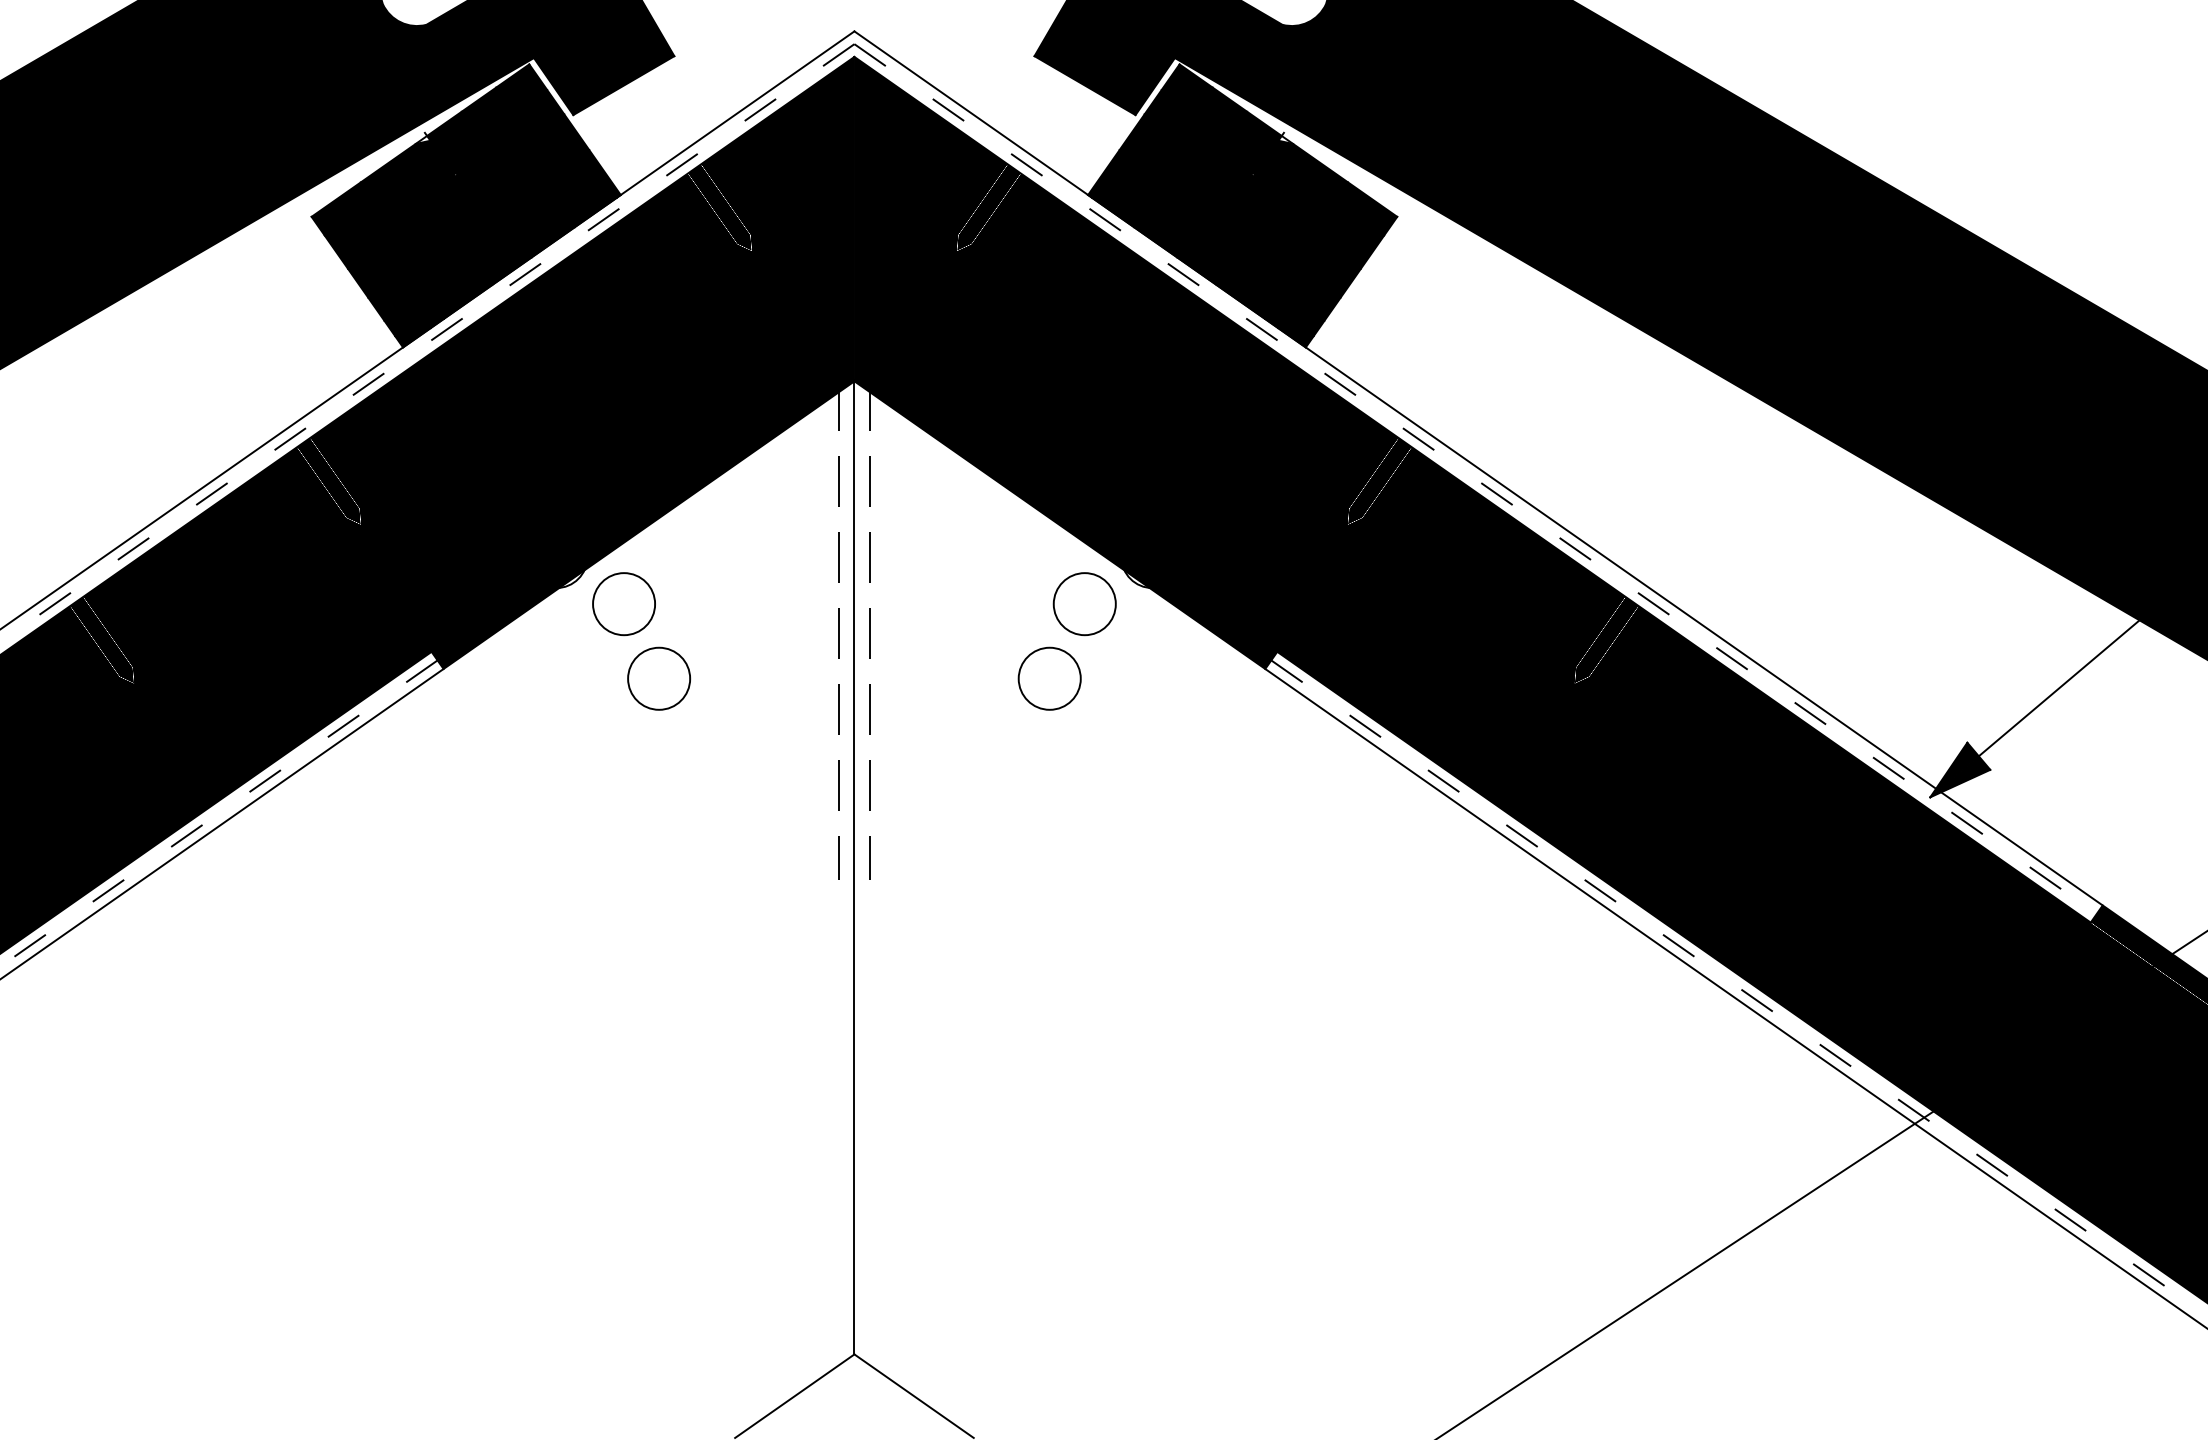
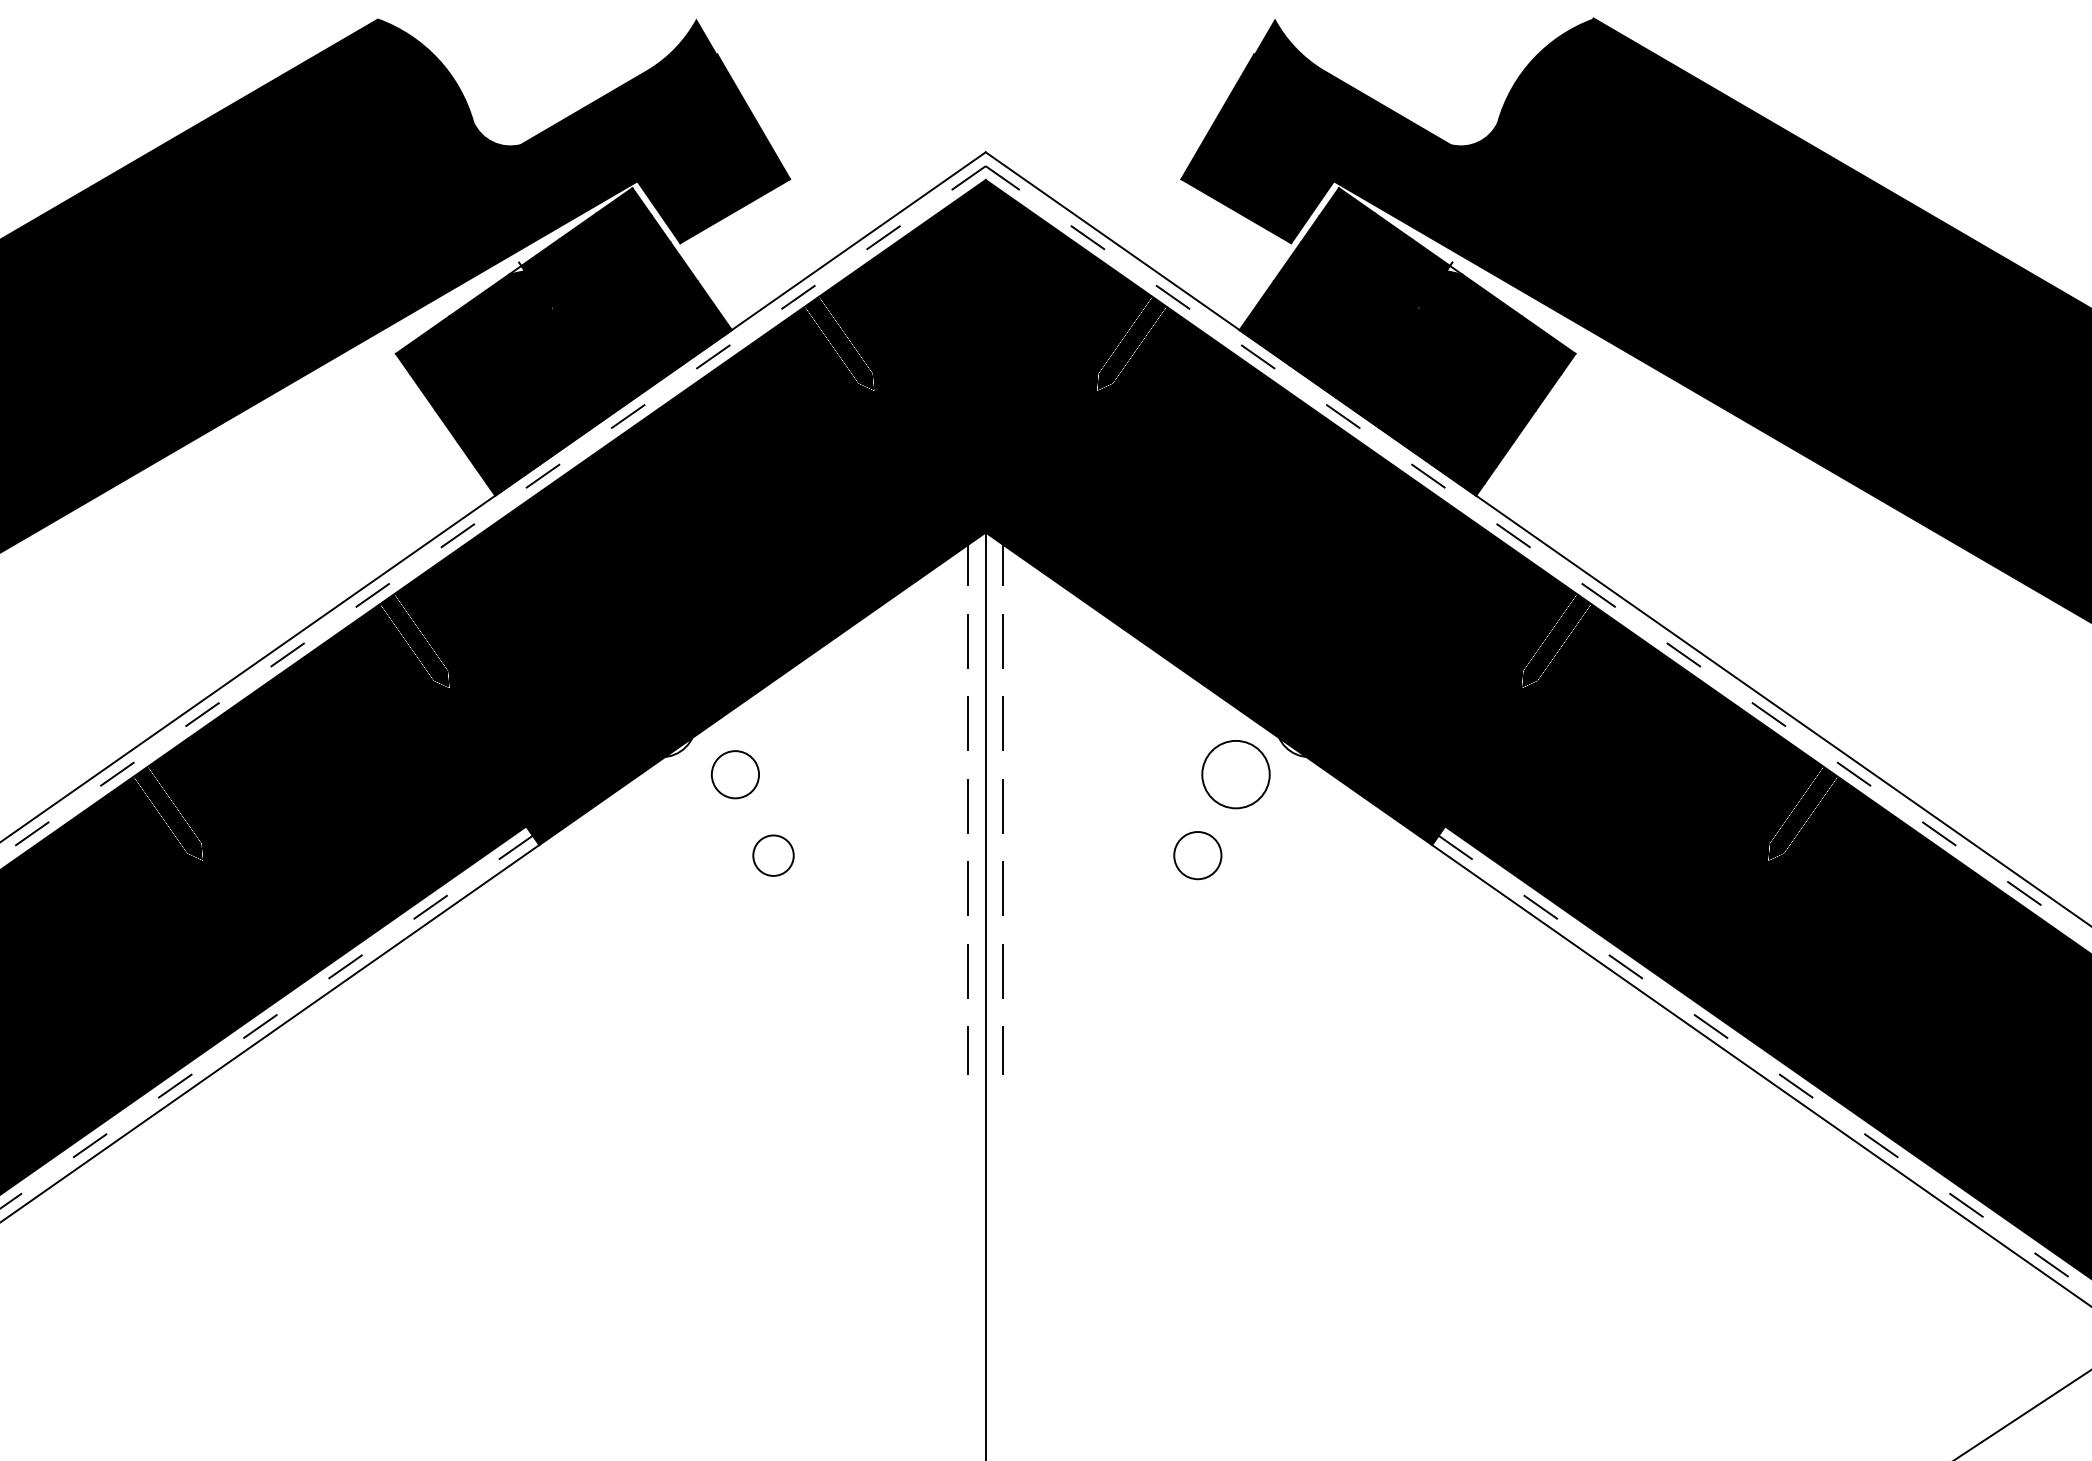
circle: (623, 604) -> (734, 774), size x0.7
circle: (659, 678) -> (773, 855), size x0.6
circle: (1049, 678) -> (1197, 855), size x0.7

